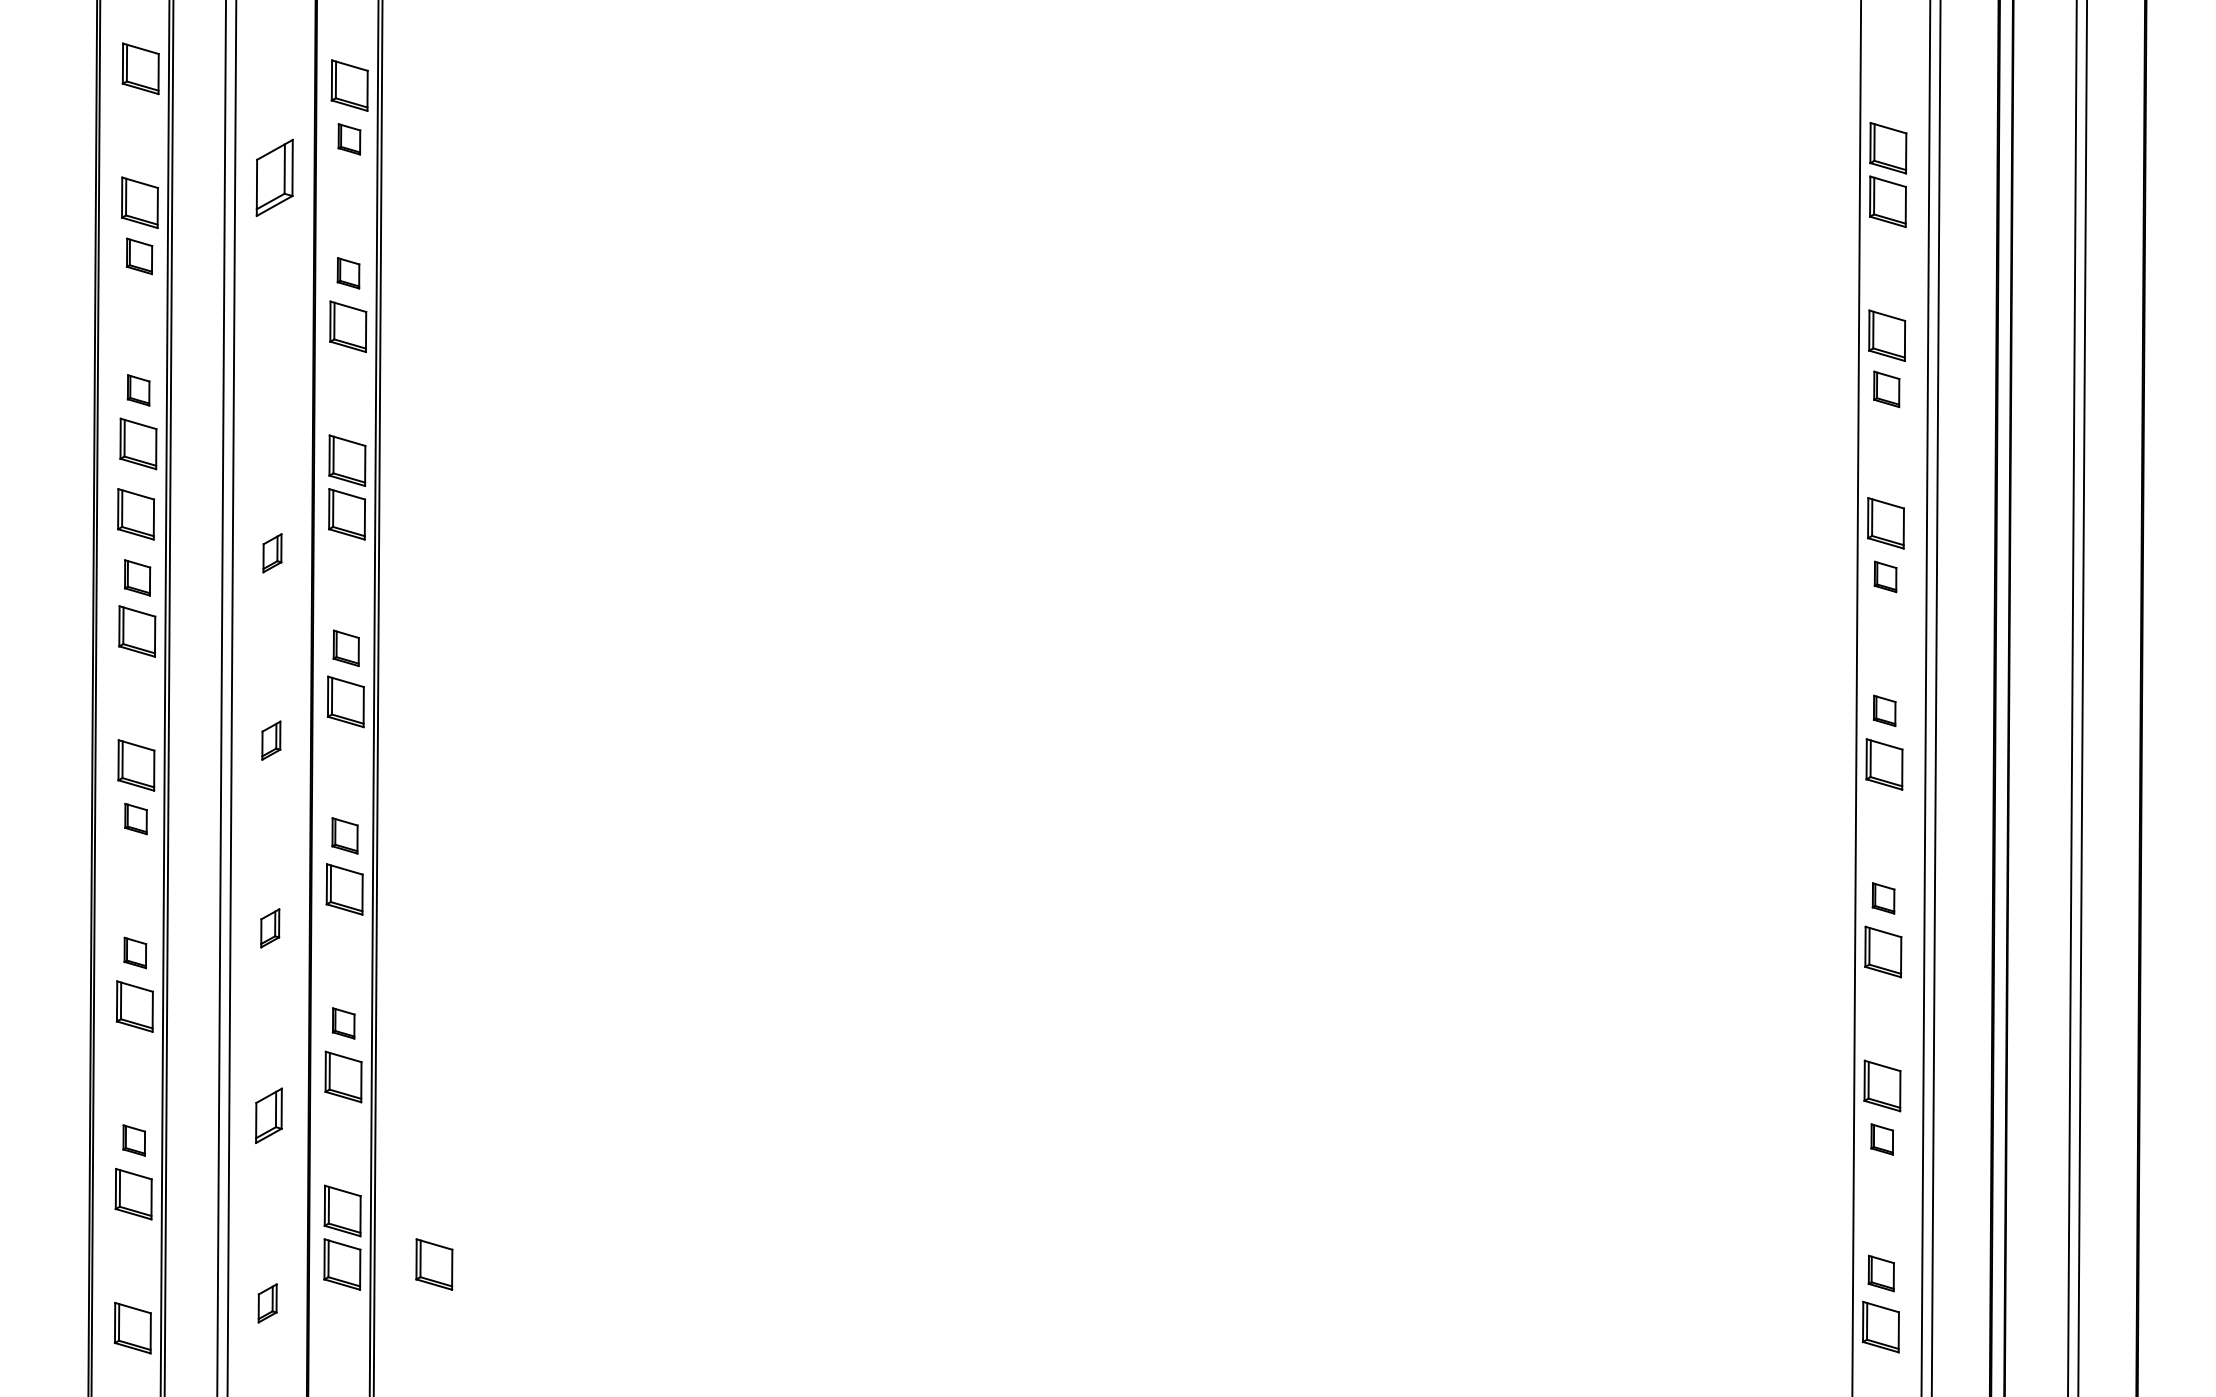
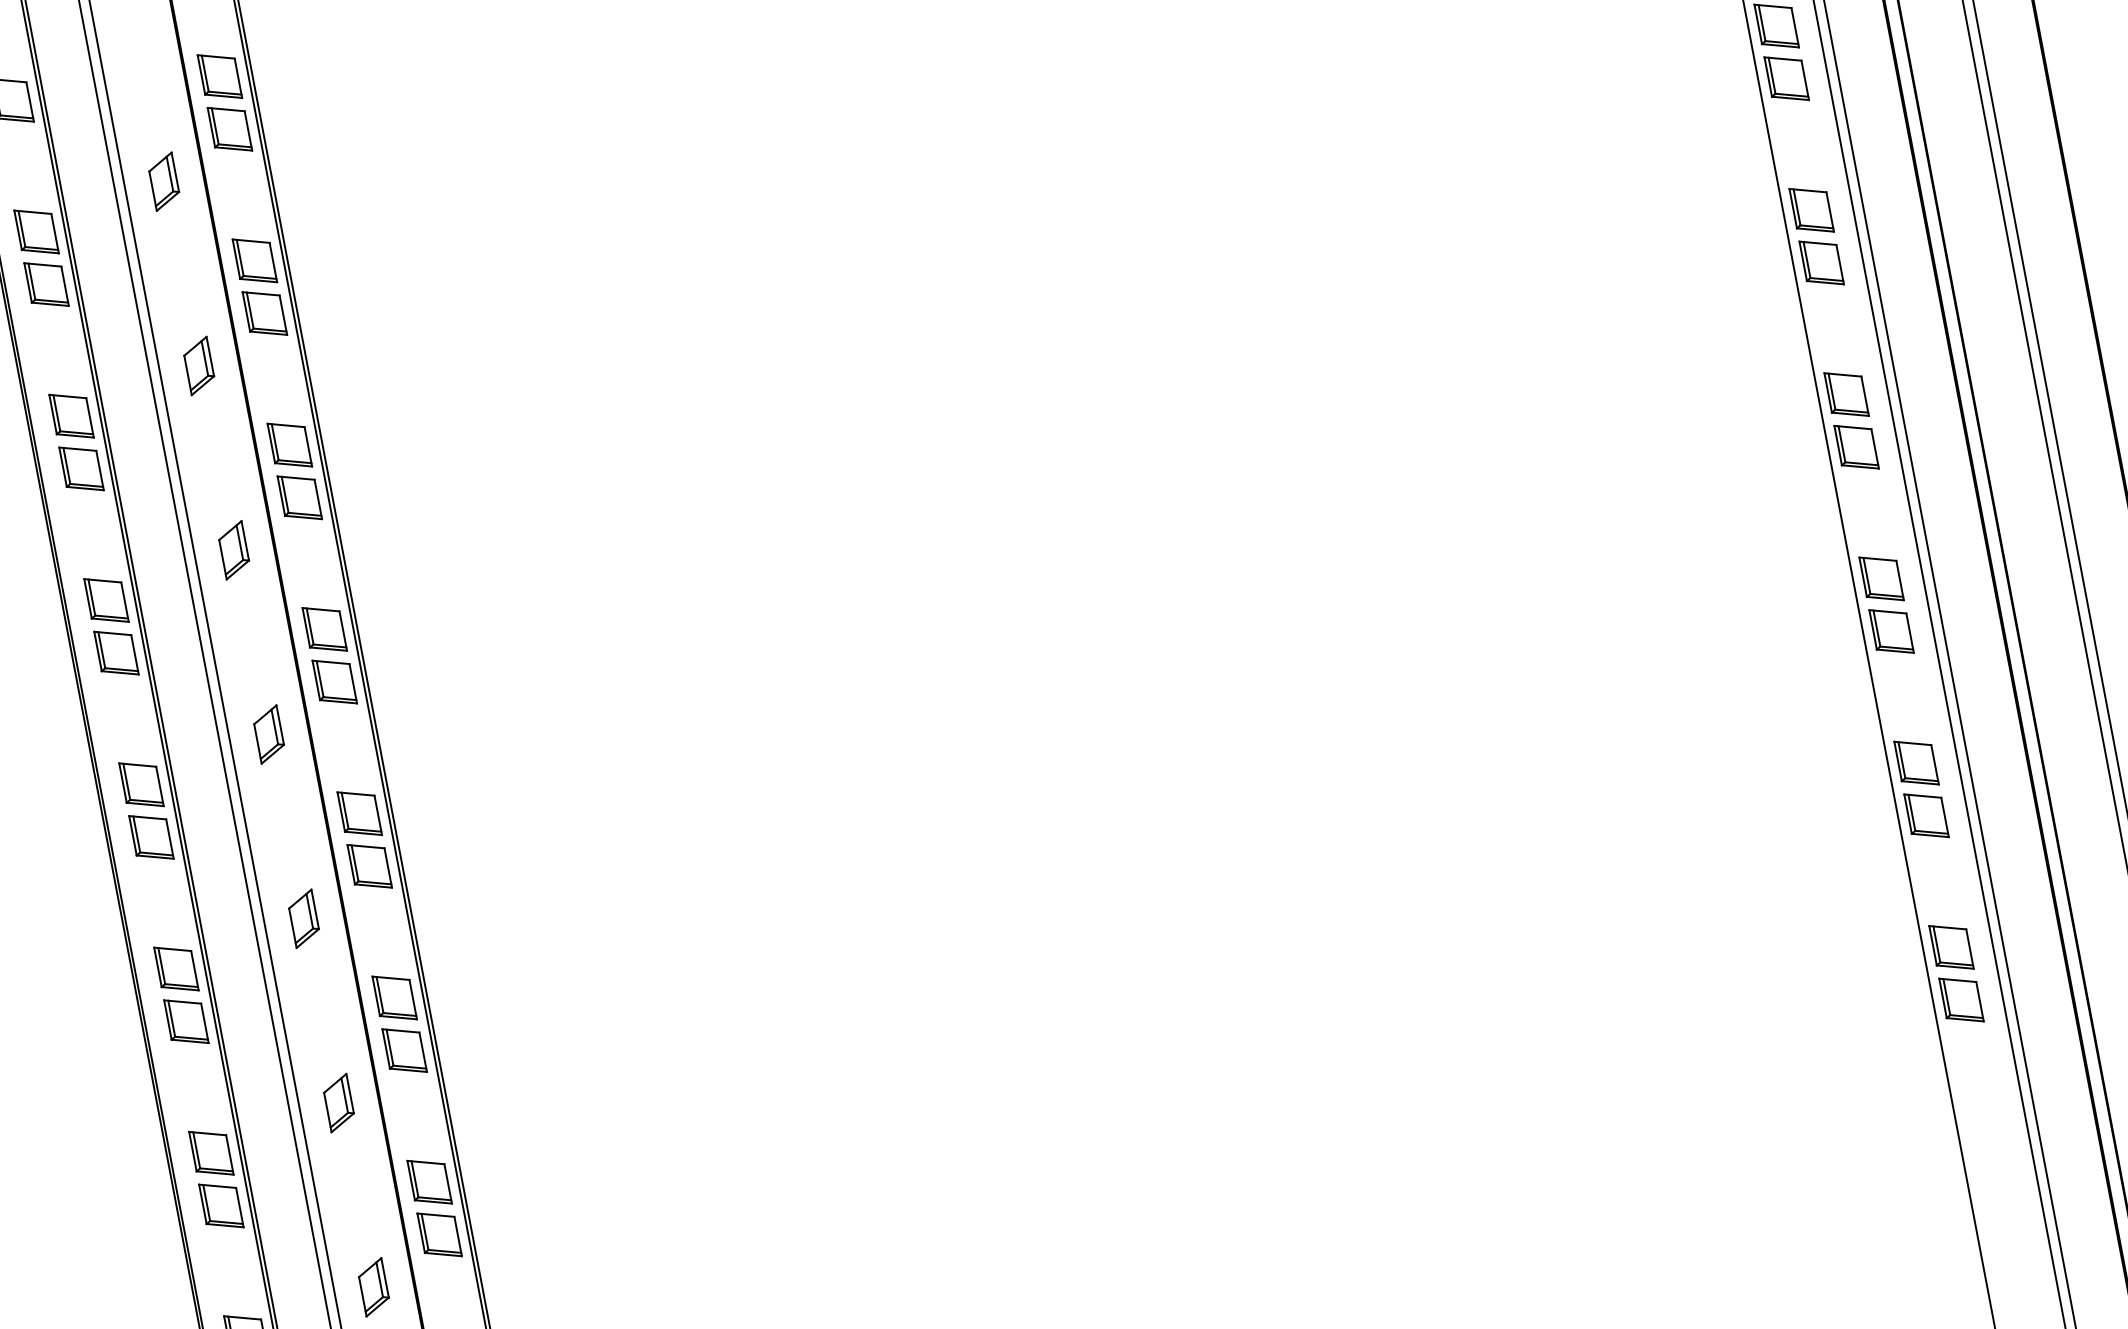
part: (349, 139) -> (230, 129), size x1.67
part: (274, 178) -> (163, 182), size x0.71
part: (139, 256) -> (46, 284), size x1.43
part: (348, 273) -> (254, 261), size x1.67
part: (273, 365) -> (198, 365), added
part: (1886, 389) -> (1786, 78), size x1.43
part: (138, 390) -> (71, 416), size x1.67
part: (135, 514) -> (92, 538), removed
part: (272, 553) -> (234, 550), size x1.43
part: (1885, 576) -> (1821, 262), size x1.67
part: (137, 577) -> (106, 600), size x1.43
part: (346, 648) -> (325, 629), size x1.43
part: (1884, 710) -> (1846, 394), size x1.67
part: (271, 740) -> (269, 734), size x1.43
part: (135, 818) -> (150, 836), size x1.67
part: (344, 835) -> (359, 813), size x1.43
part: (1883, 898) -> (1881, 578), size x1.67
part: (270, 928) -> (304, 918), size x1.43
part: (135, 952) -> (176, 968), size x1.67
part: (343, 1023) -> (394, 998), size x1.67
part: (1882, 1139) -> (1926, 815), size x1.67
part: (134, 1140) -> (211, 1153), size x1.67
part: (434, 1264) -> (530, 1217), removed
part: (1881, 1273) -> (1951, 947), size x1.43
part: (267, 1303) -> (373, 1287), size x1.43

